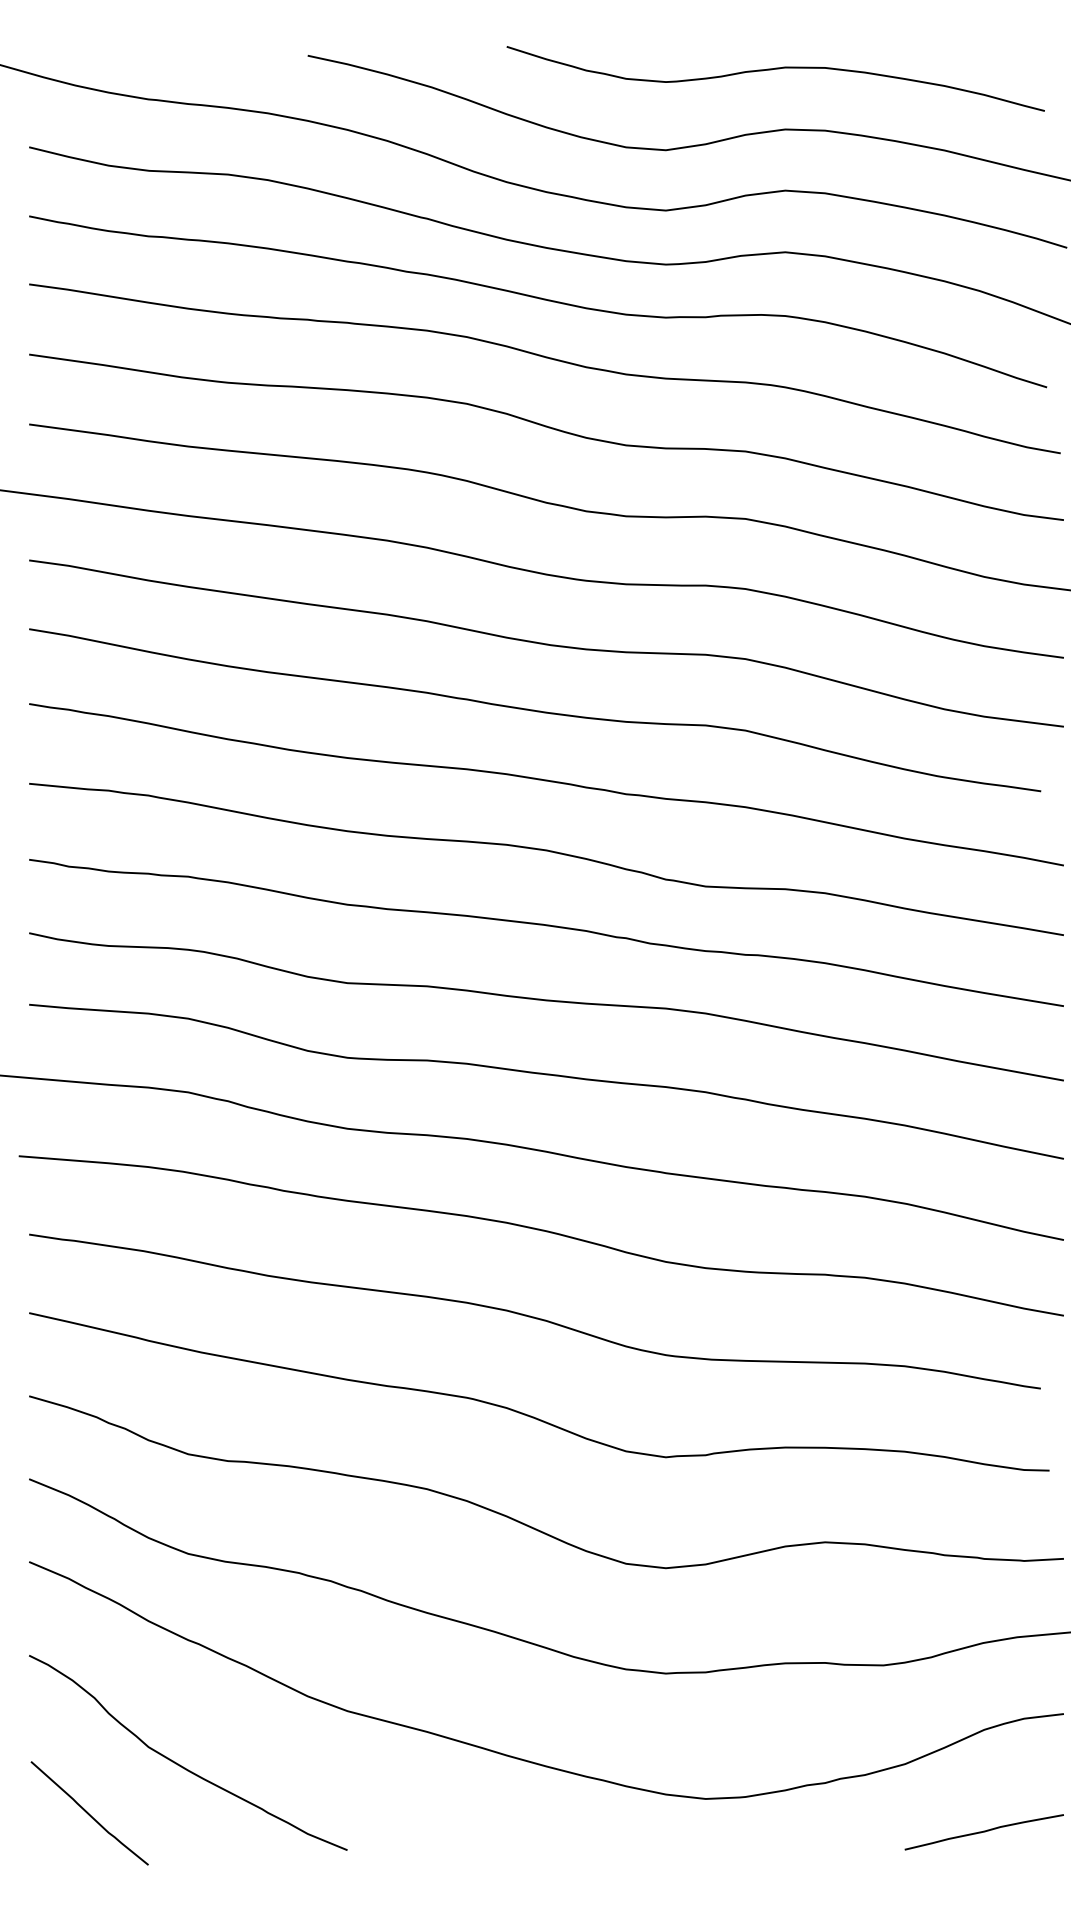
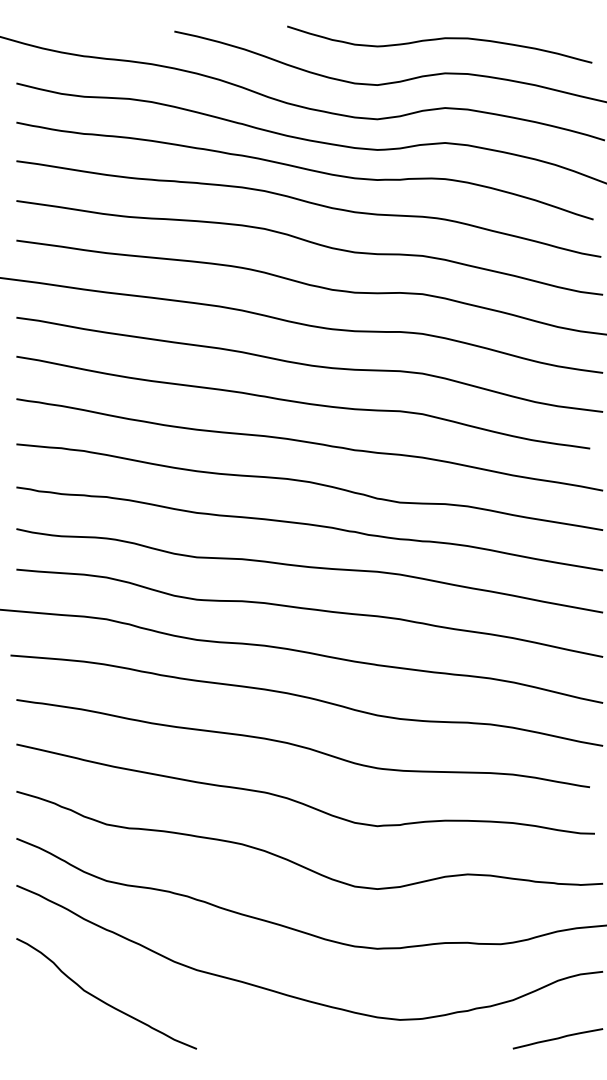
curve: (89, 1812) -> (50, 1027), removed

